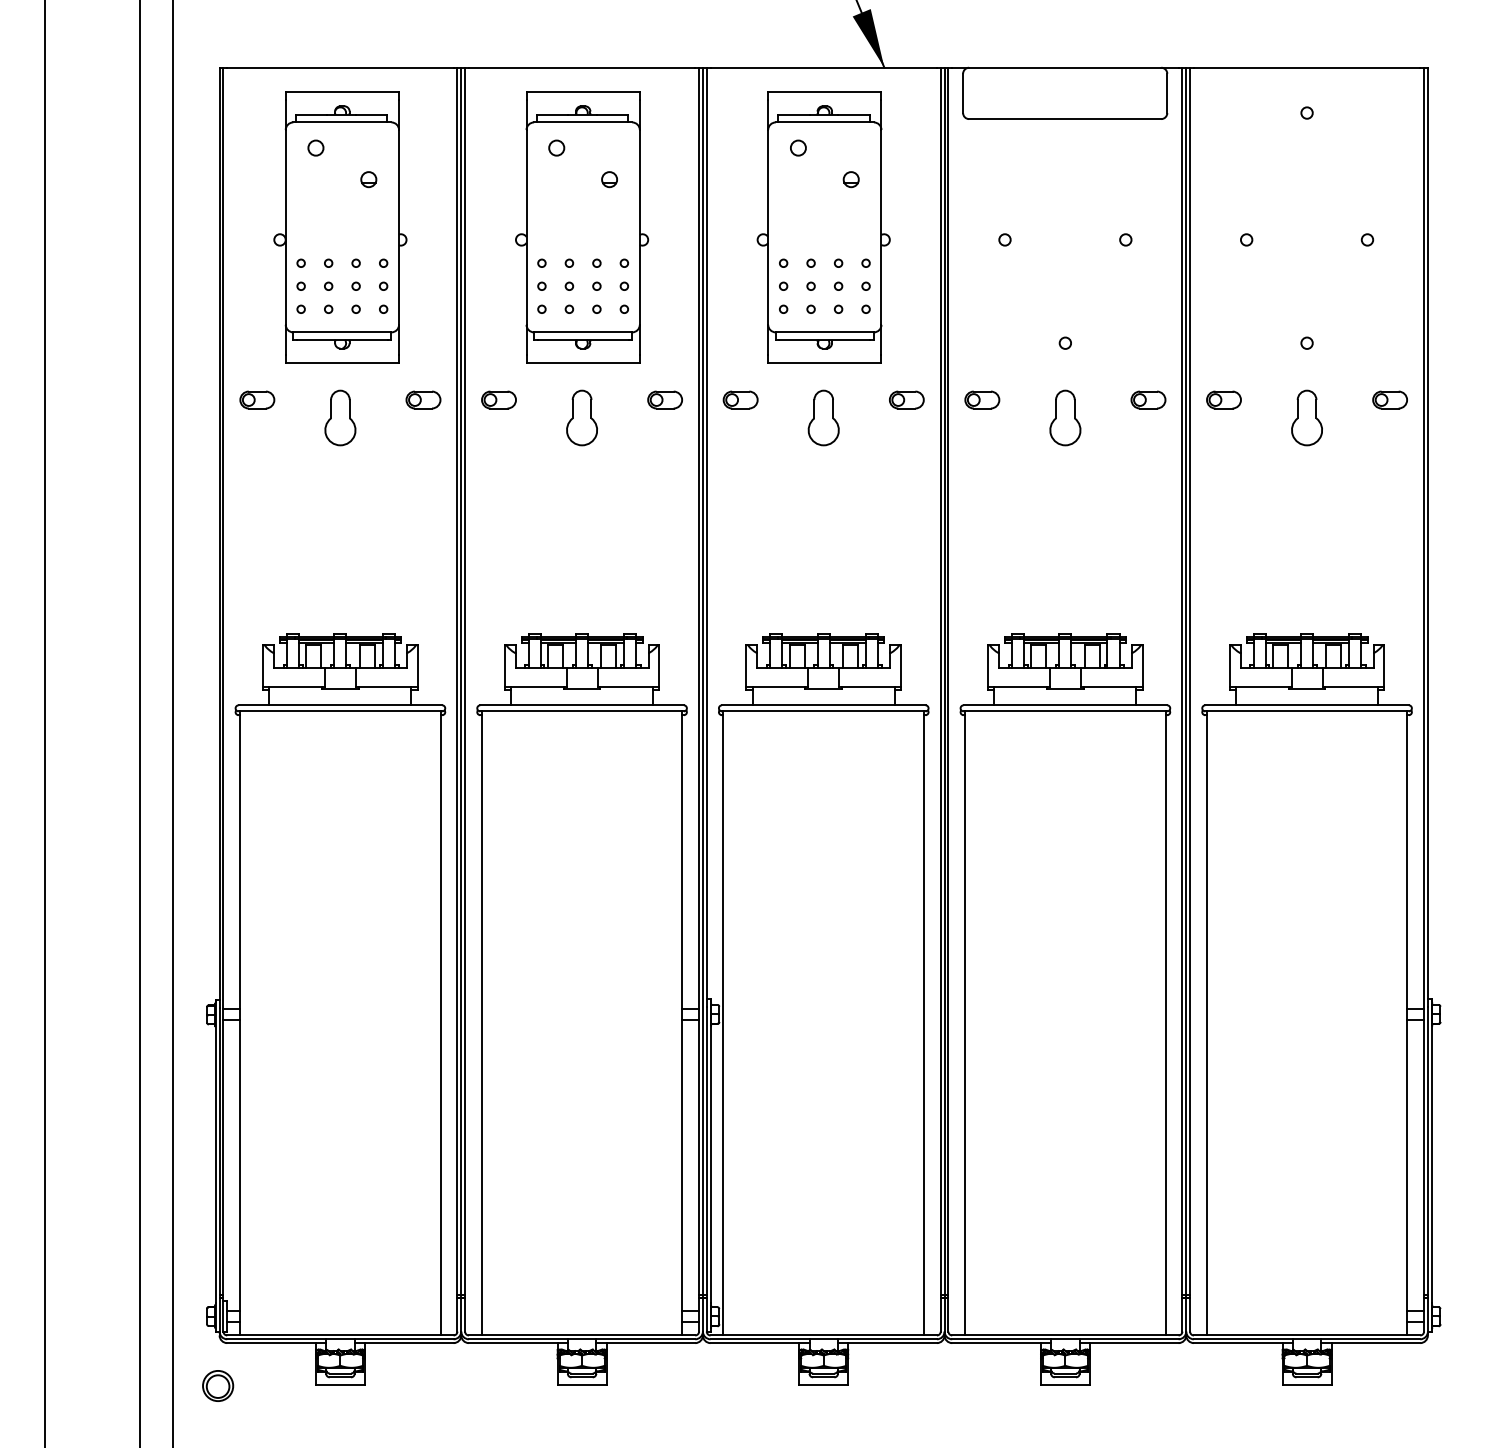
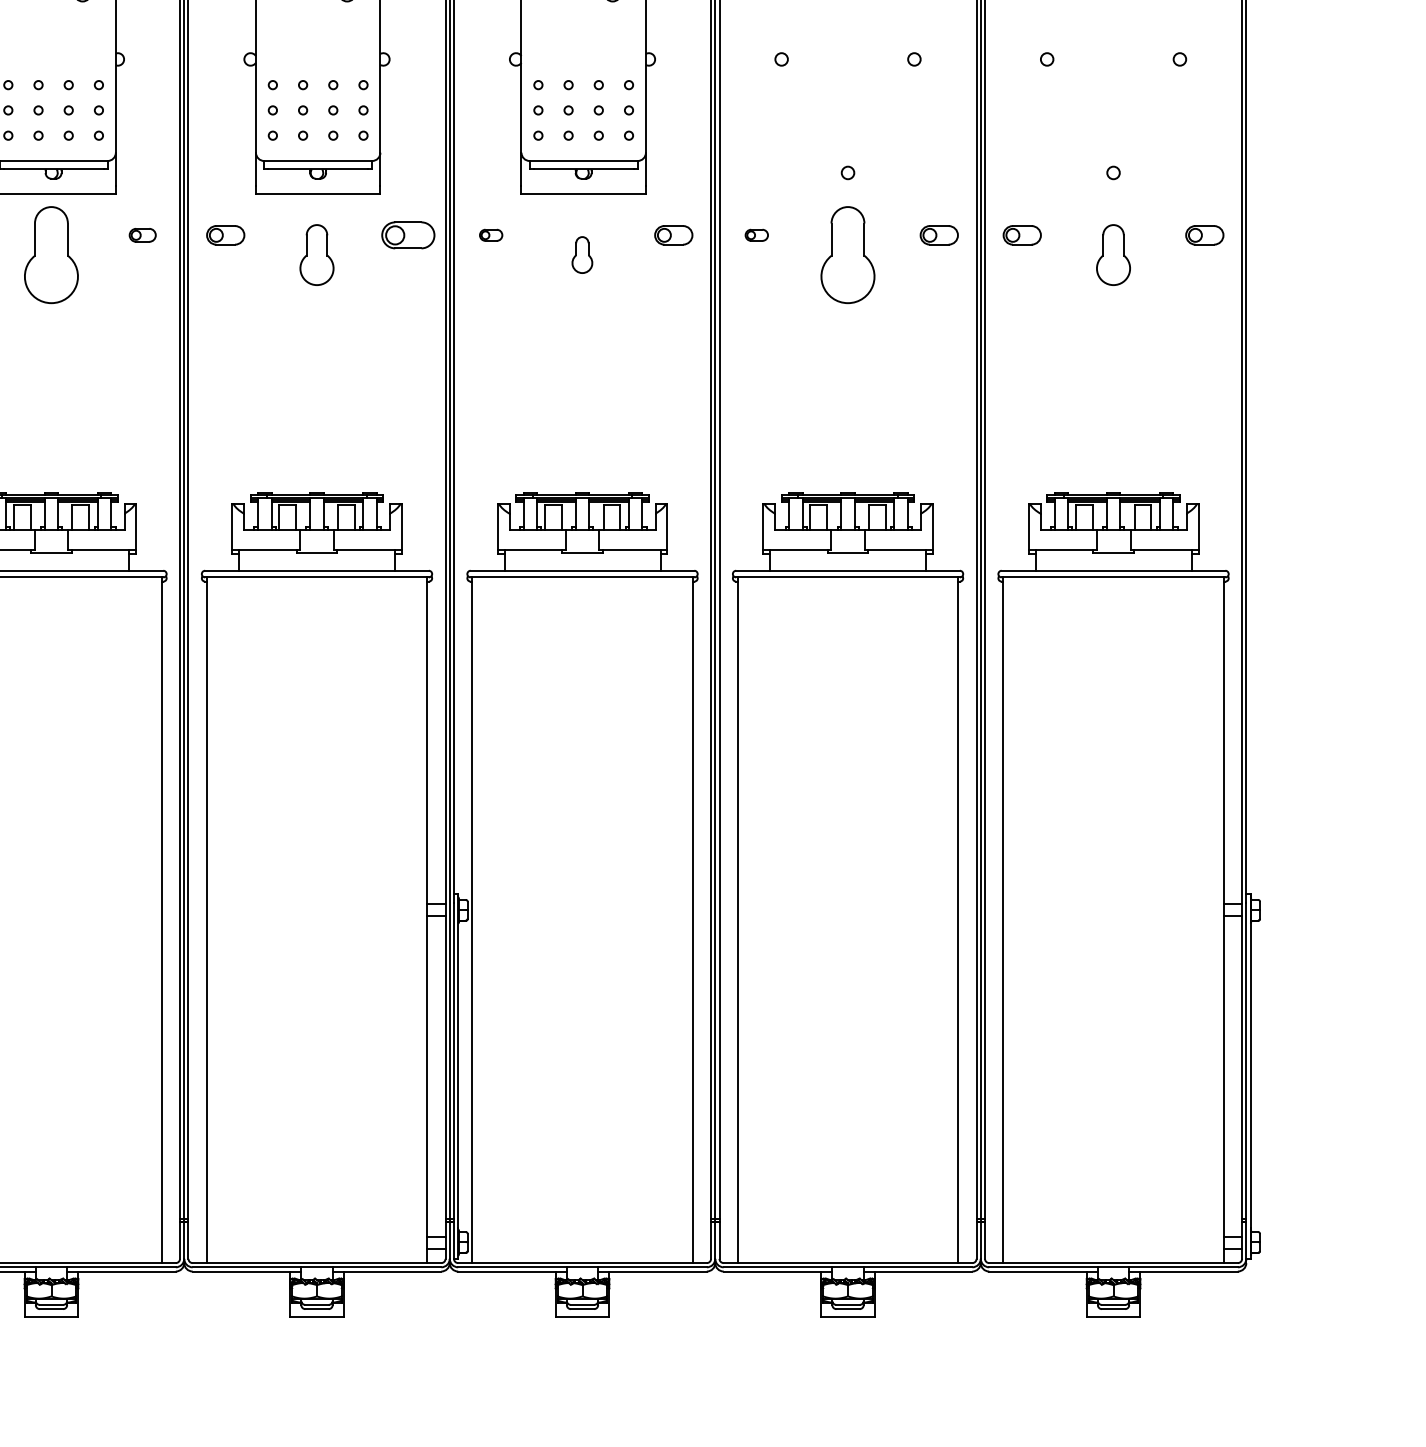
part: (423, 399) -> (142, 234), size x0.7
part: (664, 399) -> (407, 234), size x1.4
part: (740, 399) -> (491, 234), size x0.6
part: (982, 399) -> (756, 234), size x0.6
part: (340, 417) -> (51, 254), size x1.6
part: (823, 417) -> (582, 254), size x0.6
part: (1065, 417) -> (848, 254), size x1.6

